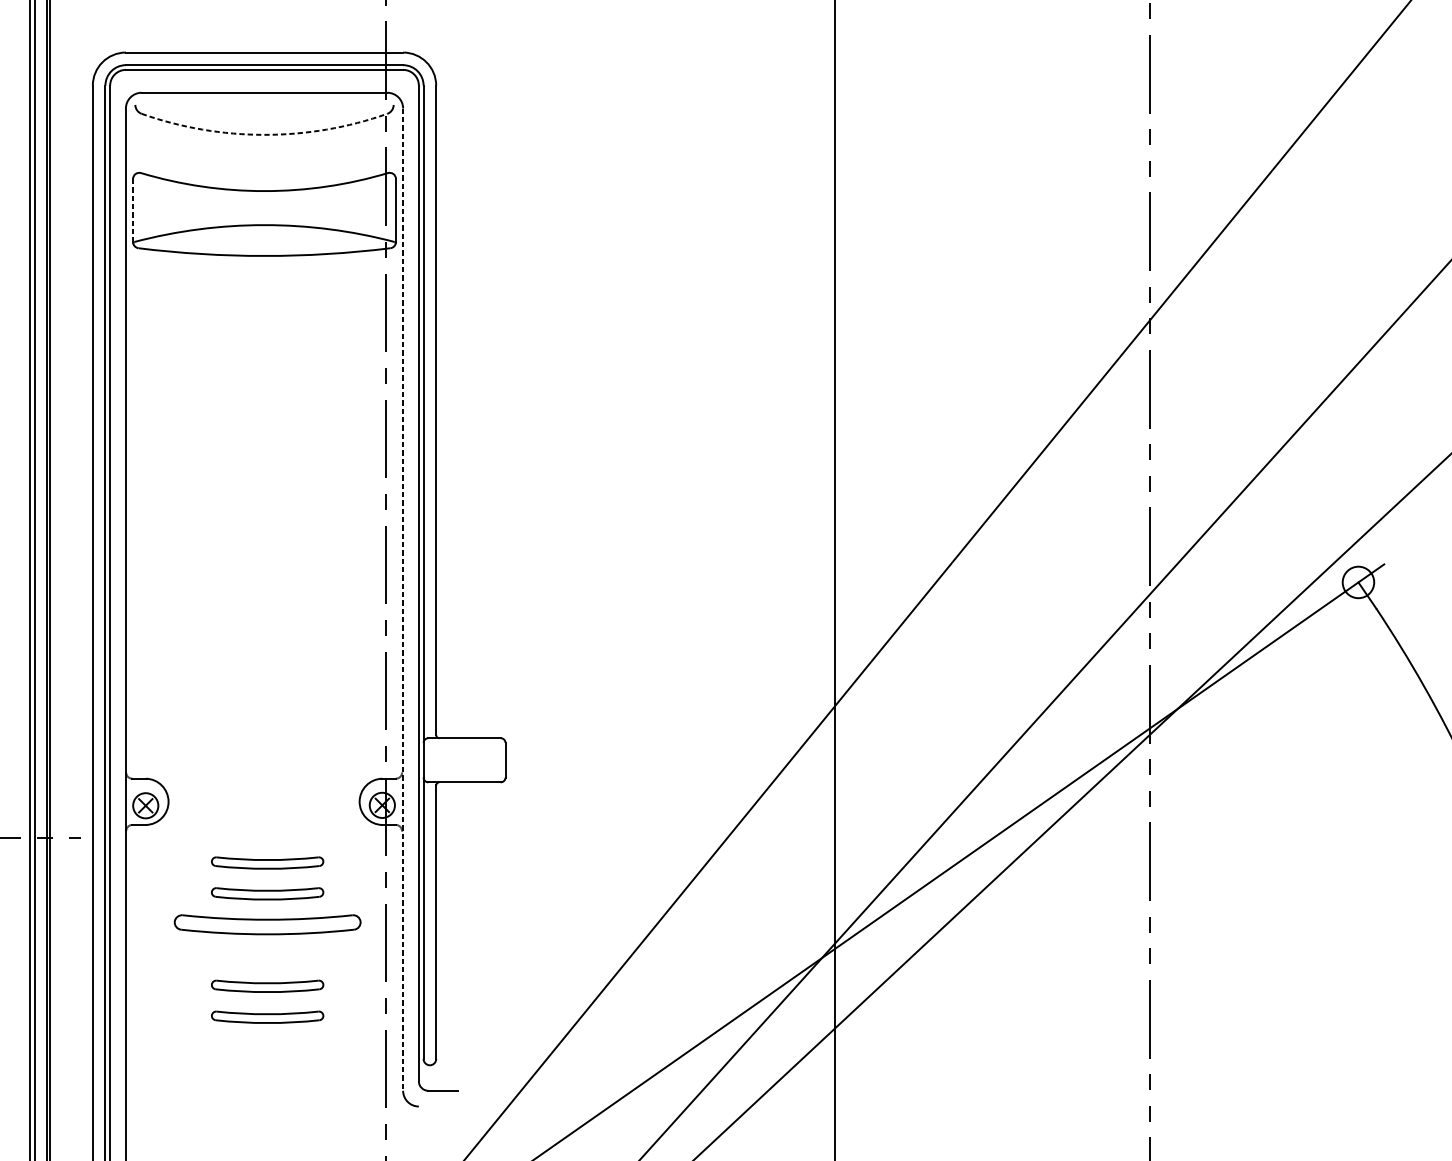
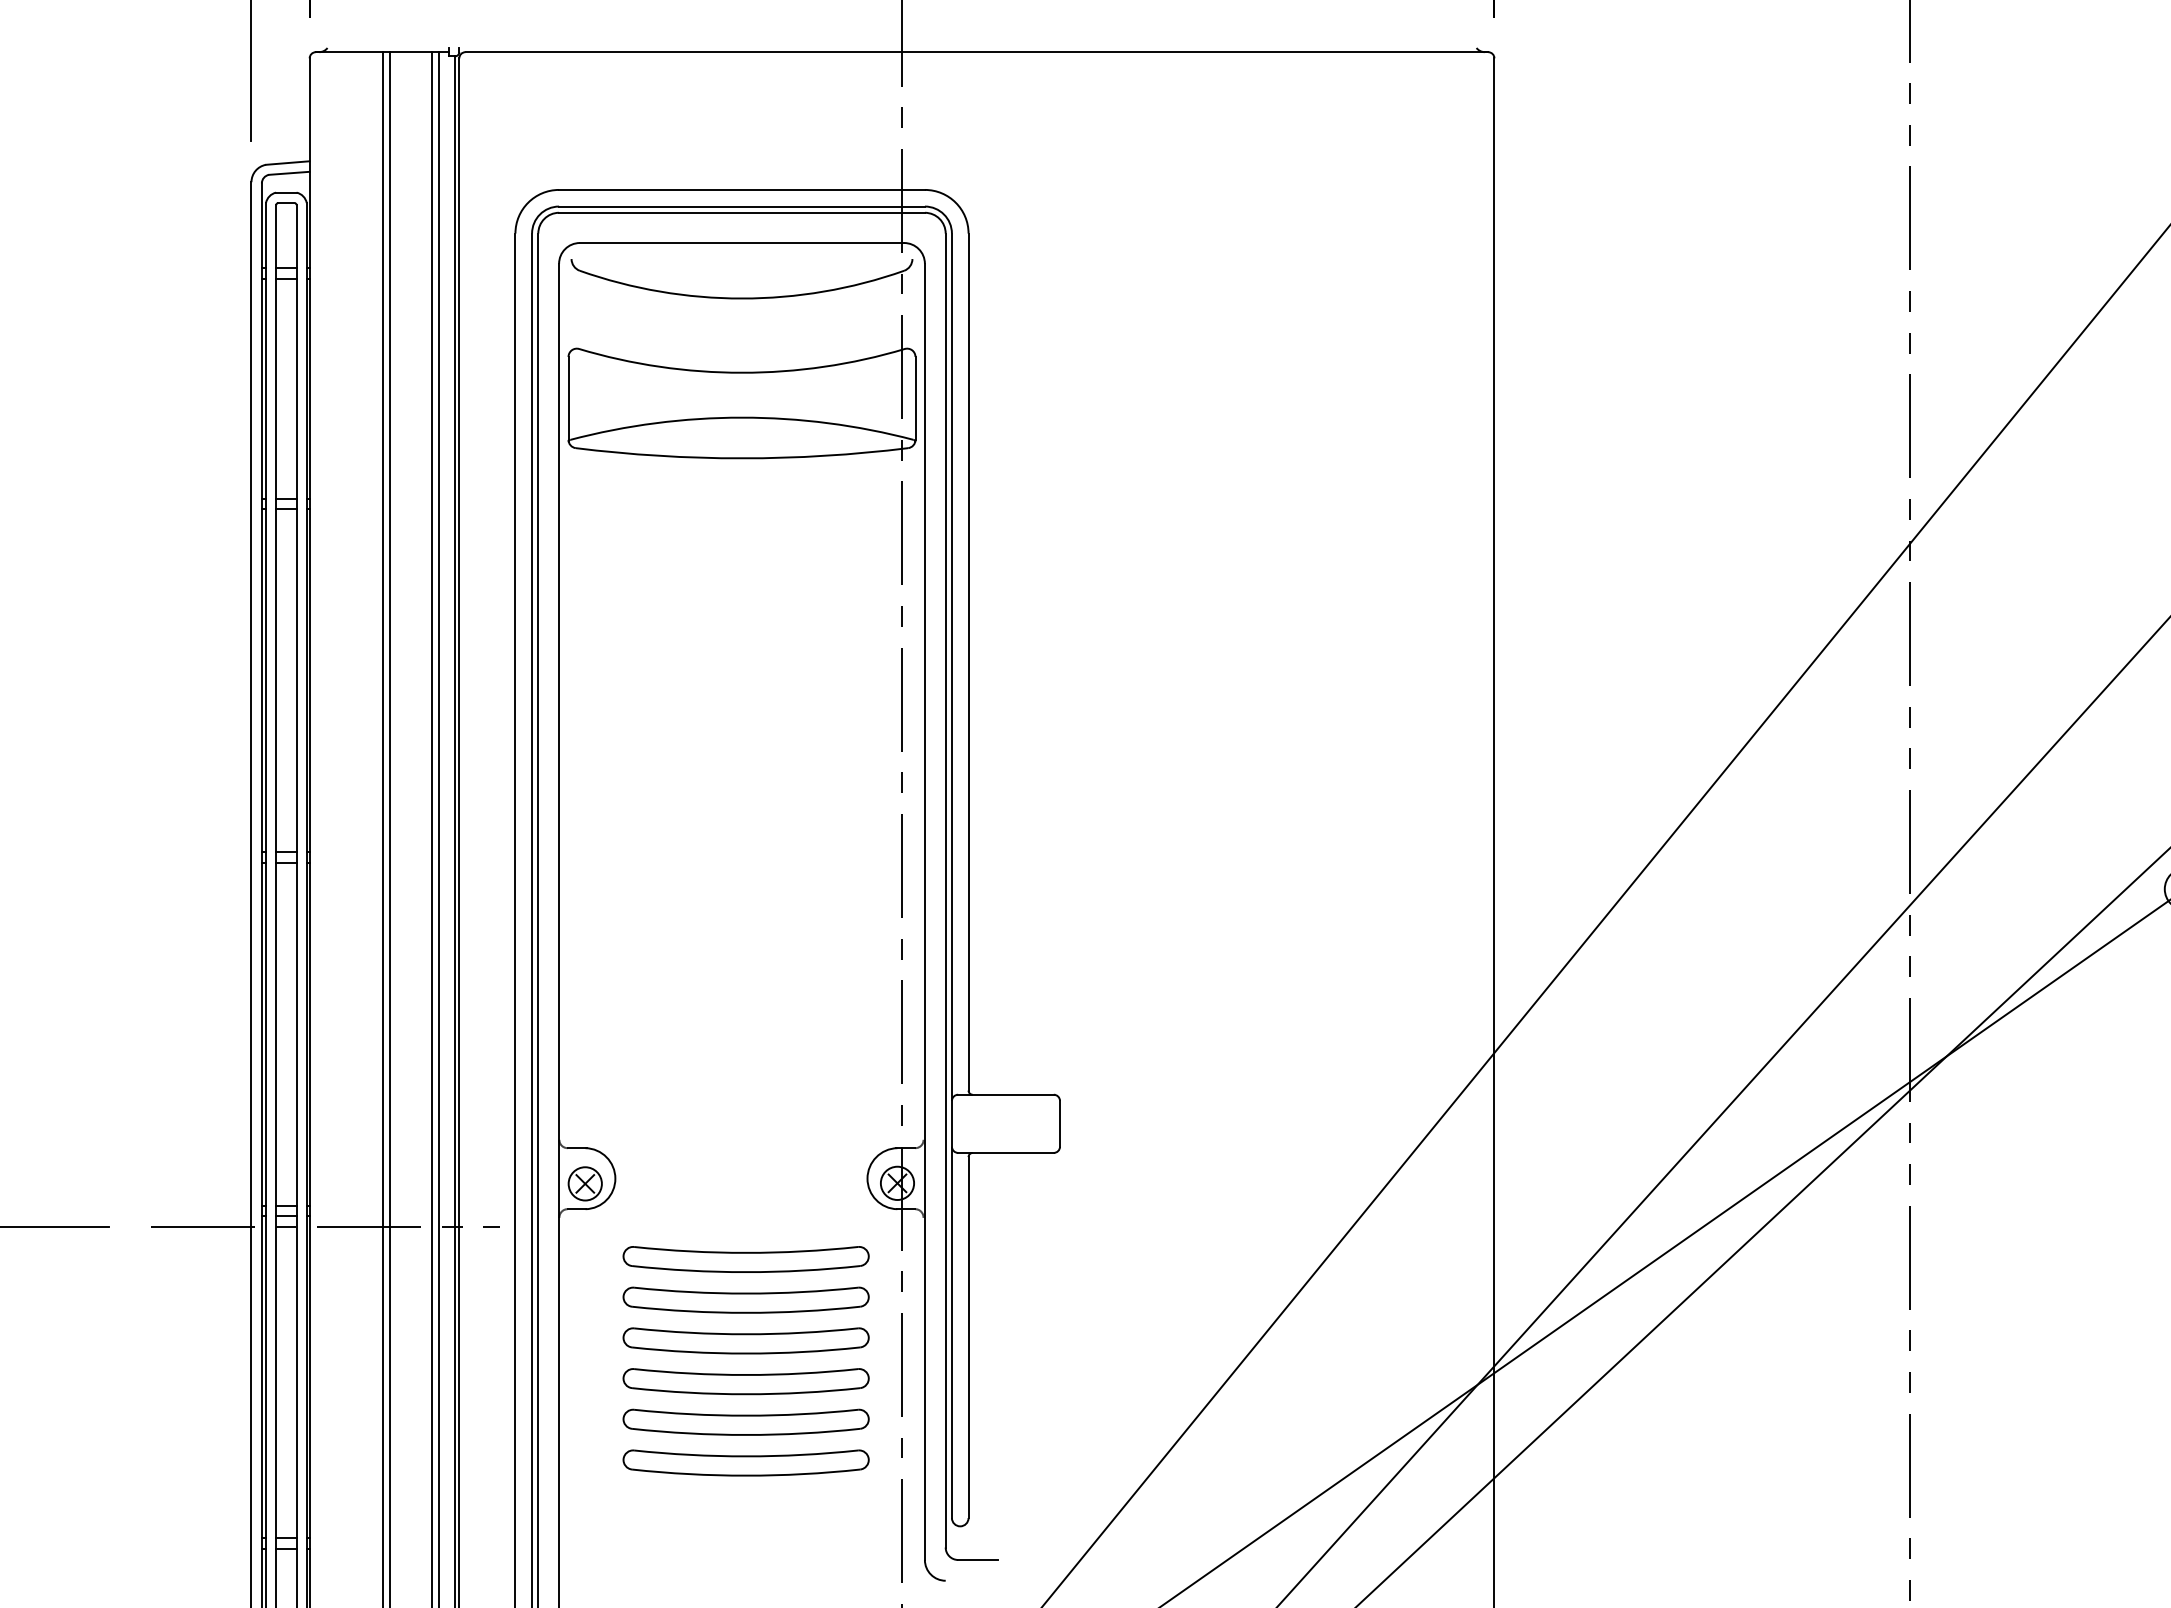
arc: (264, 134) -> (742, 298), dashed -> solid
line: (133, 210) -> (568, 398), dashed -> solid
line: (402, 600) -> (924, 912), dashed -> solid
part: (267, 863) -> (745, 1259), size x1.67
part: (267, 893) -> (745, 1299), size x1.67
part: (267, 955) -> (745, 1381), added
part: (267, 985) -> (745, 1421), size x1.67
part: (267, 1016) -> (745, 1462), size x1.67

